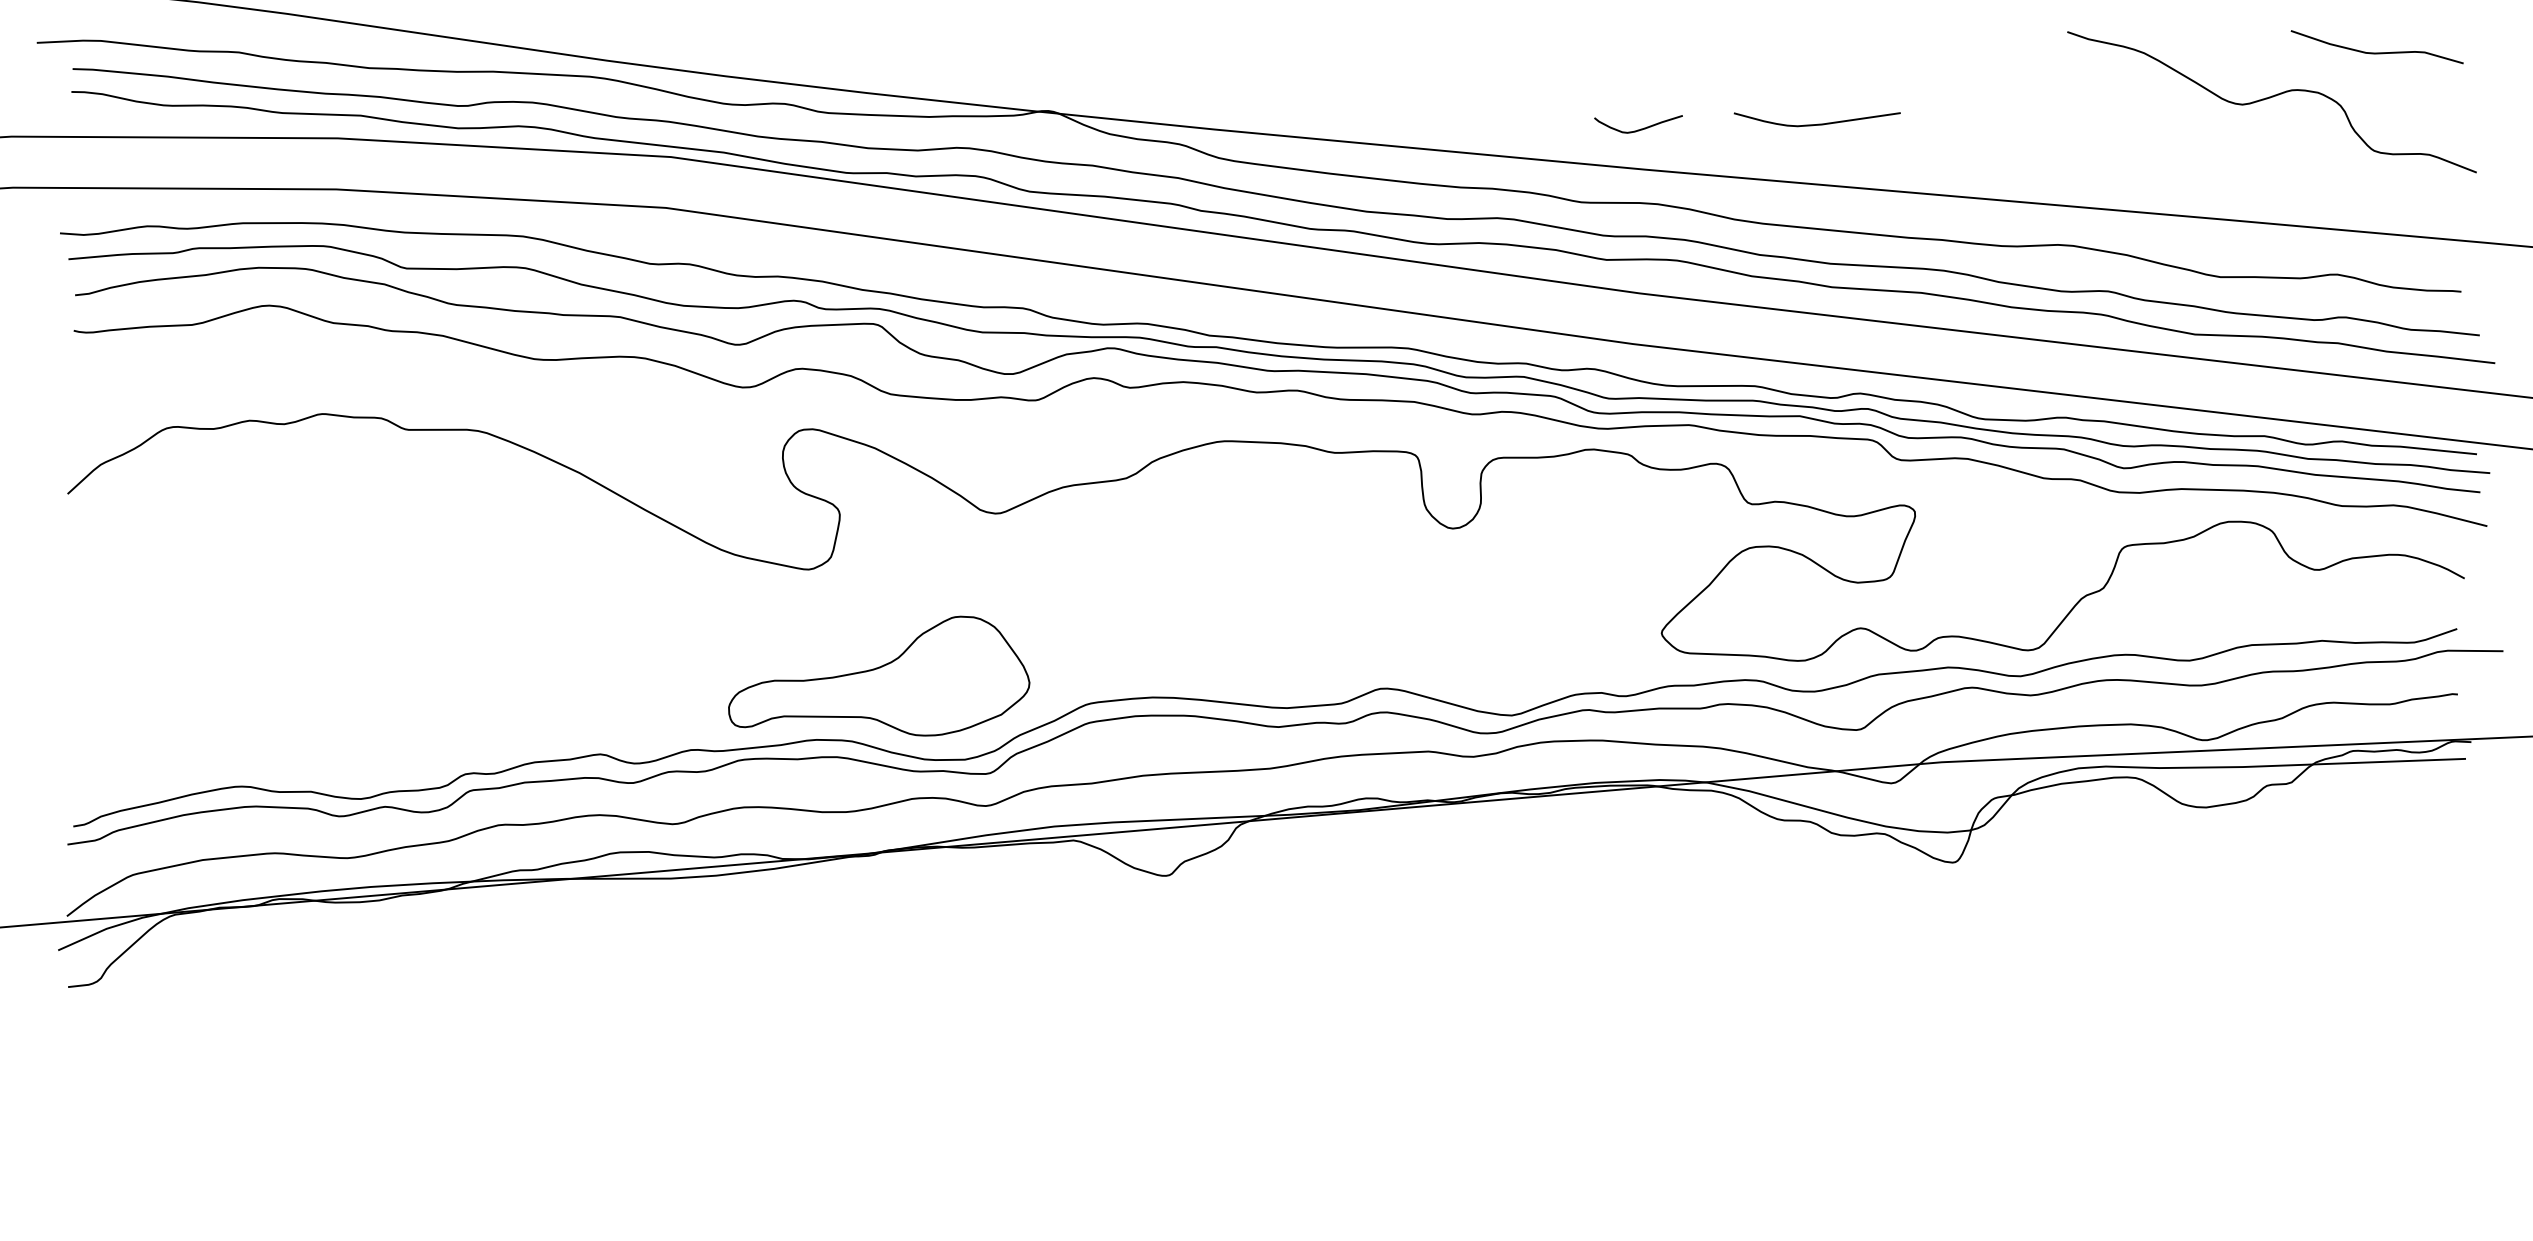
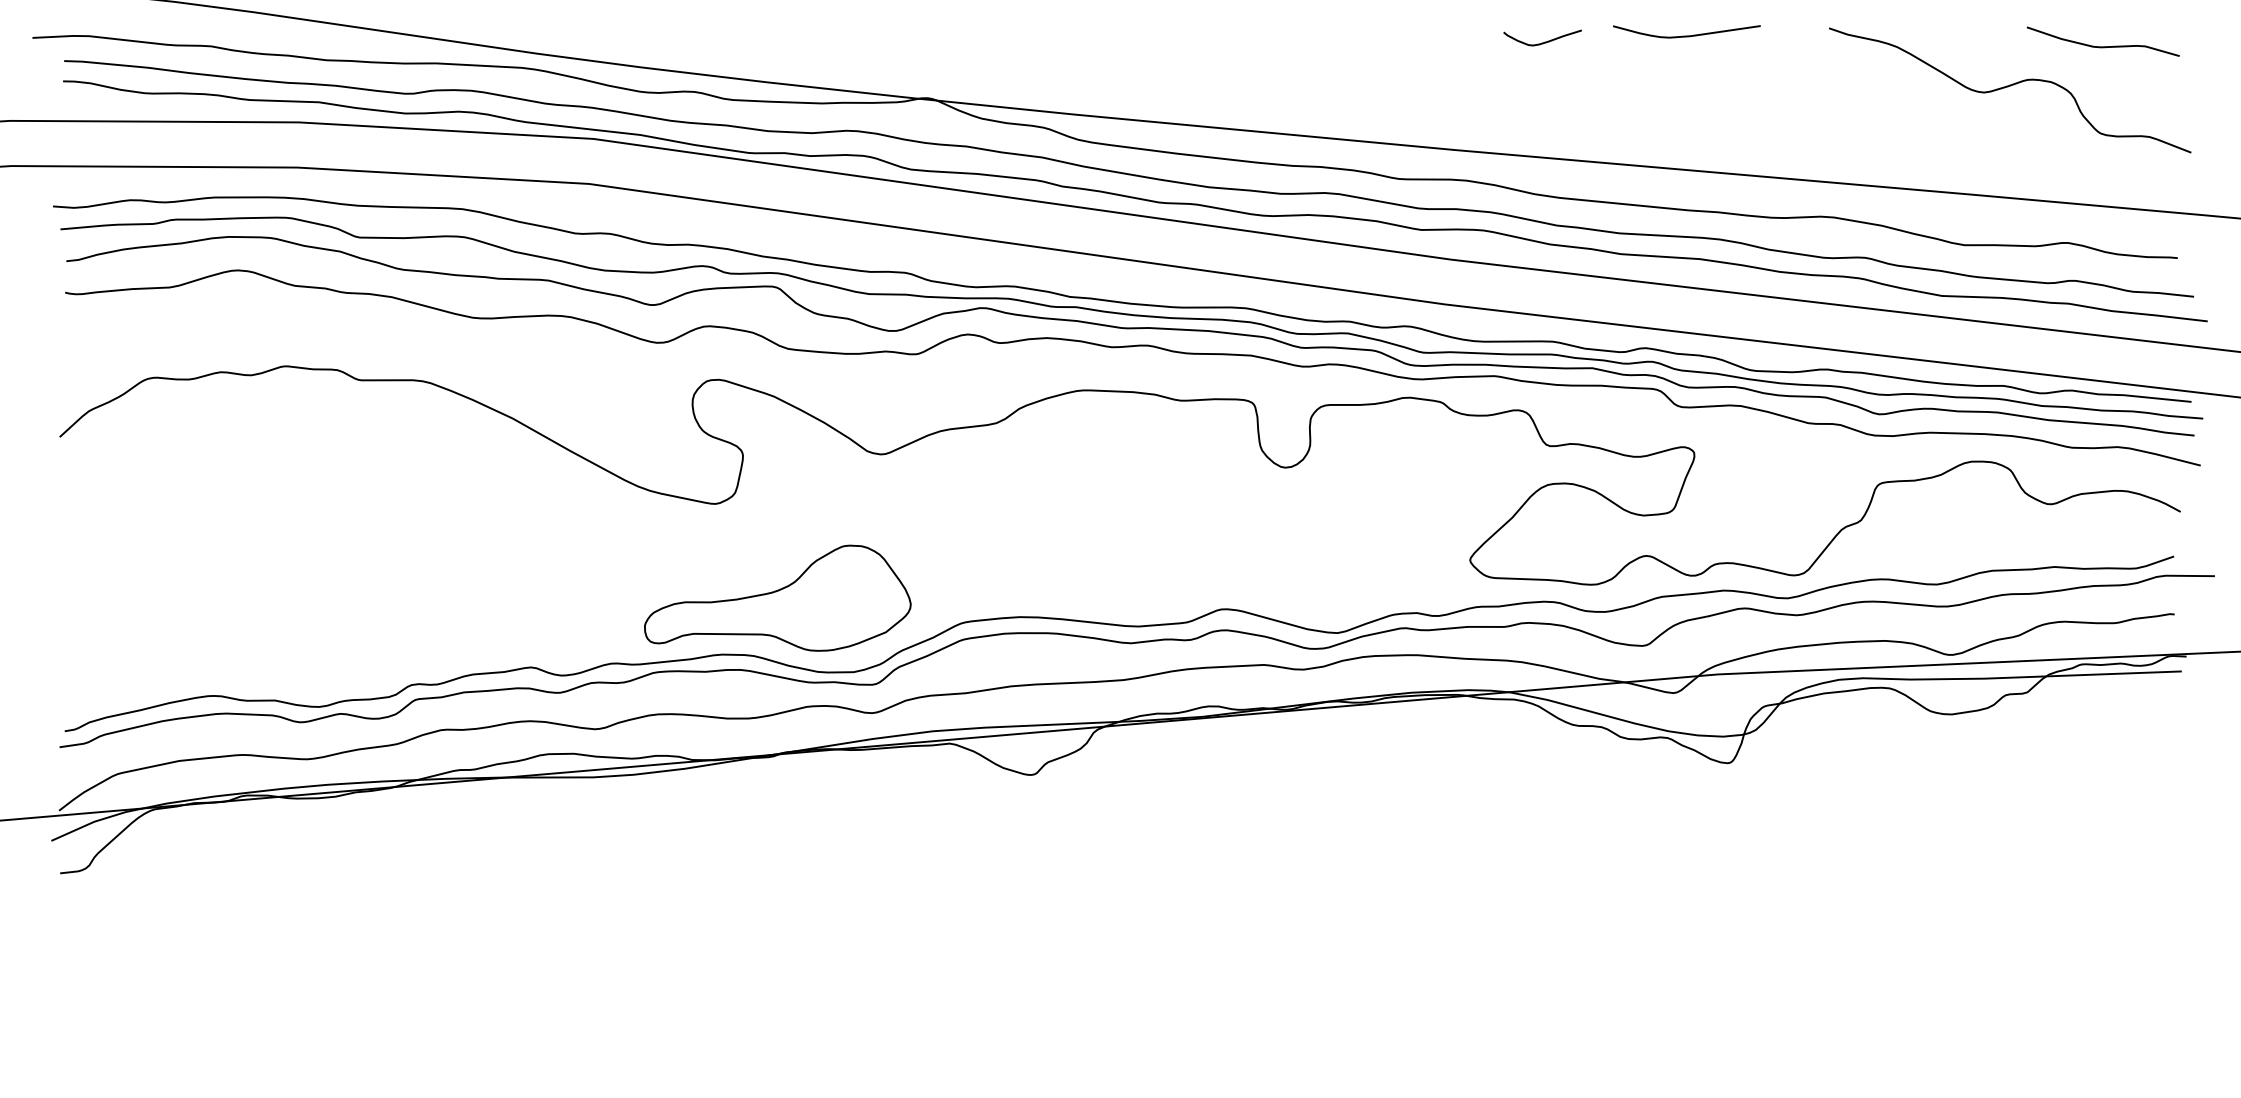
curve: (1816, 123) -> (1686, 35), moved
curve: (1640, 128) -> (1544, 41), moved

